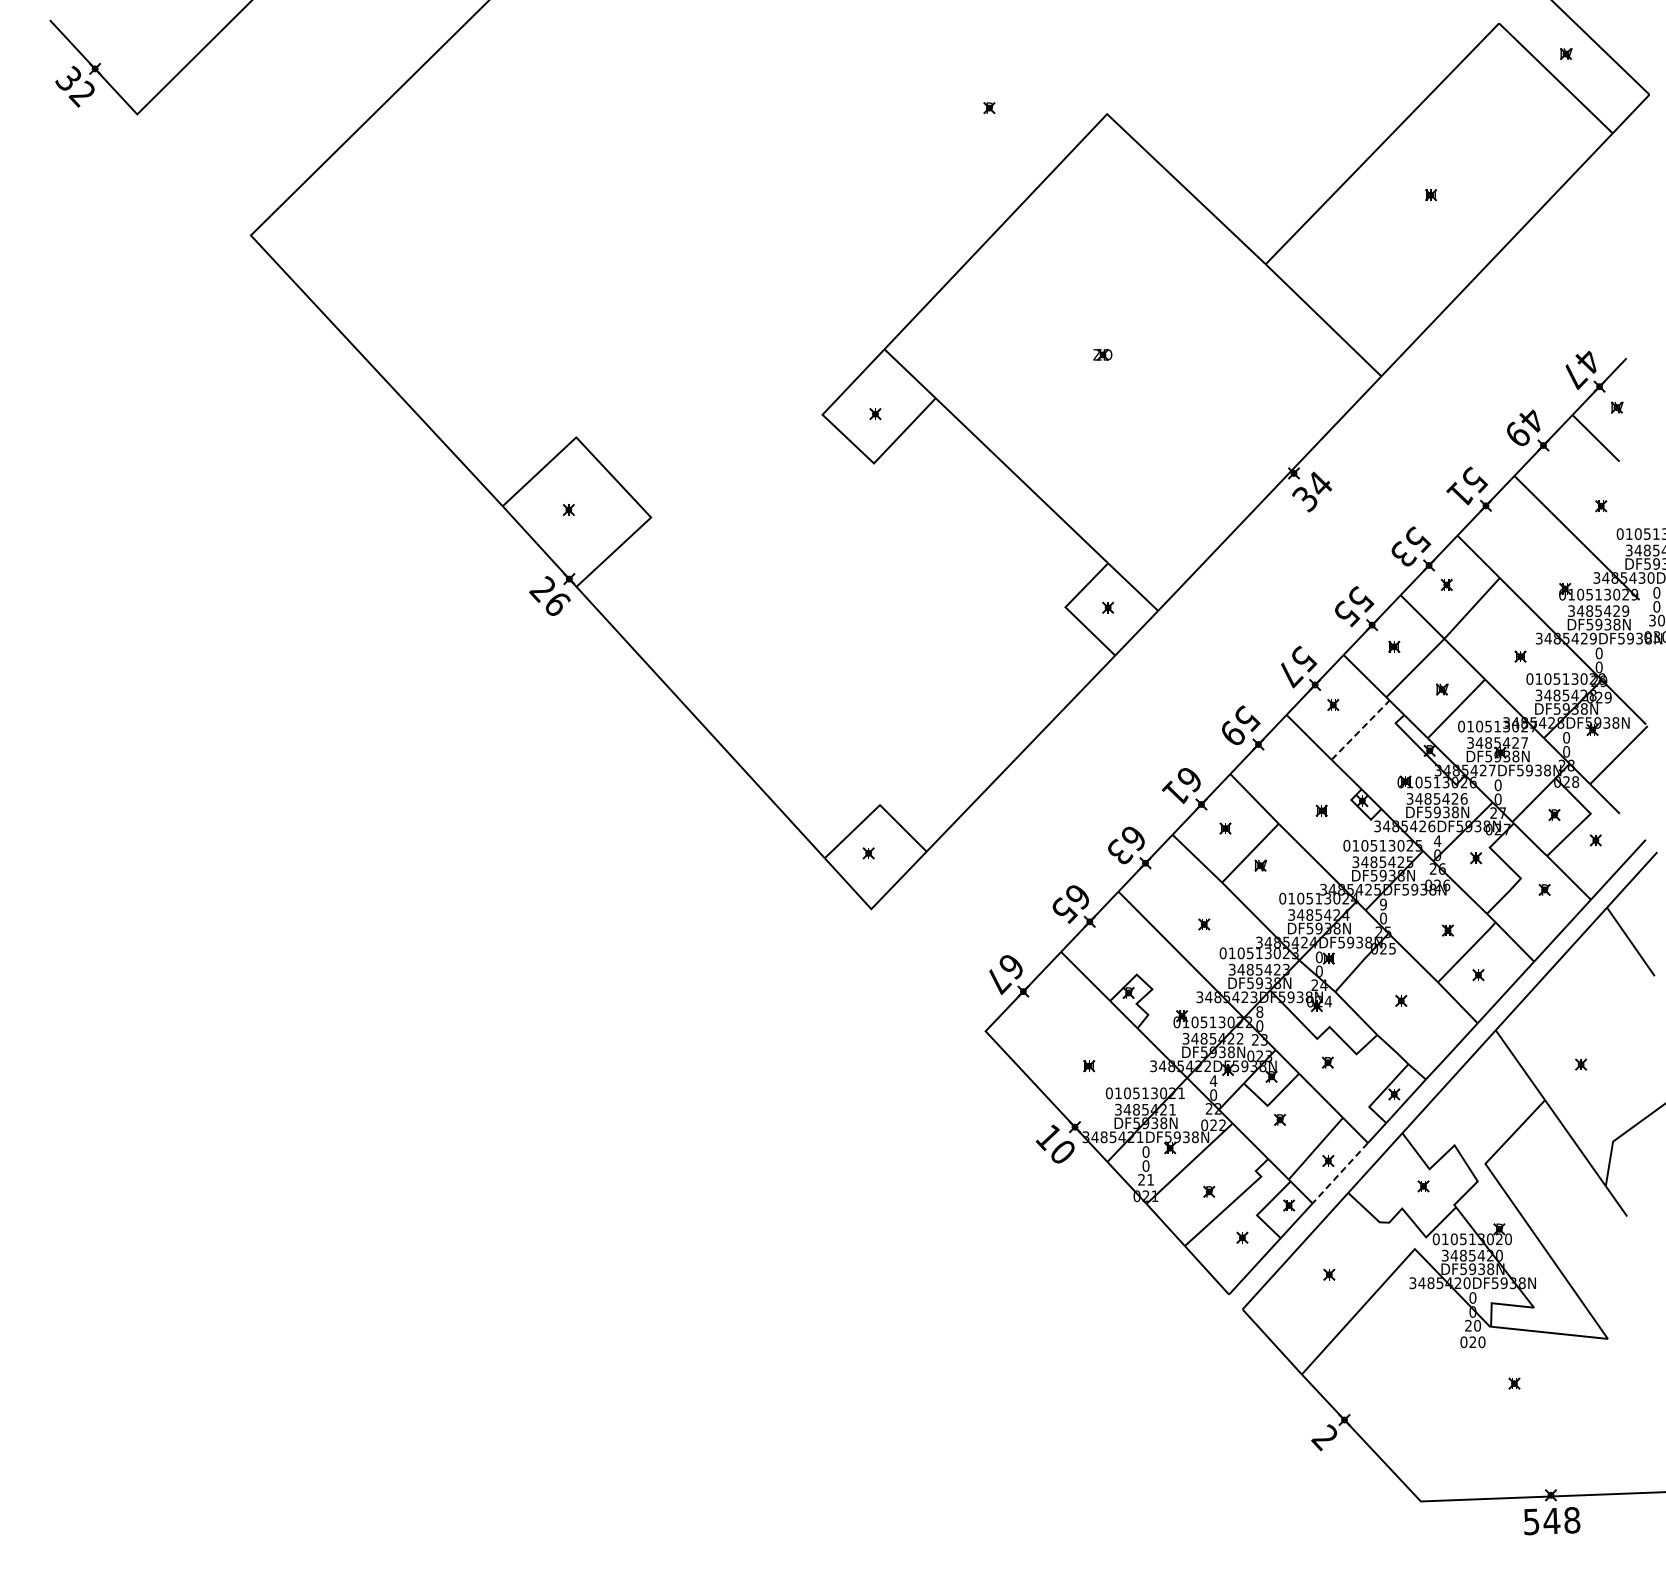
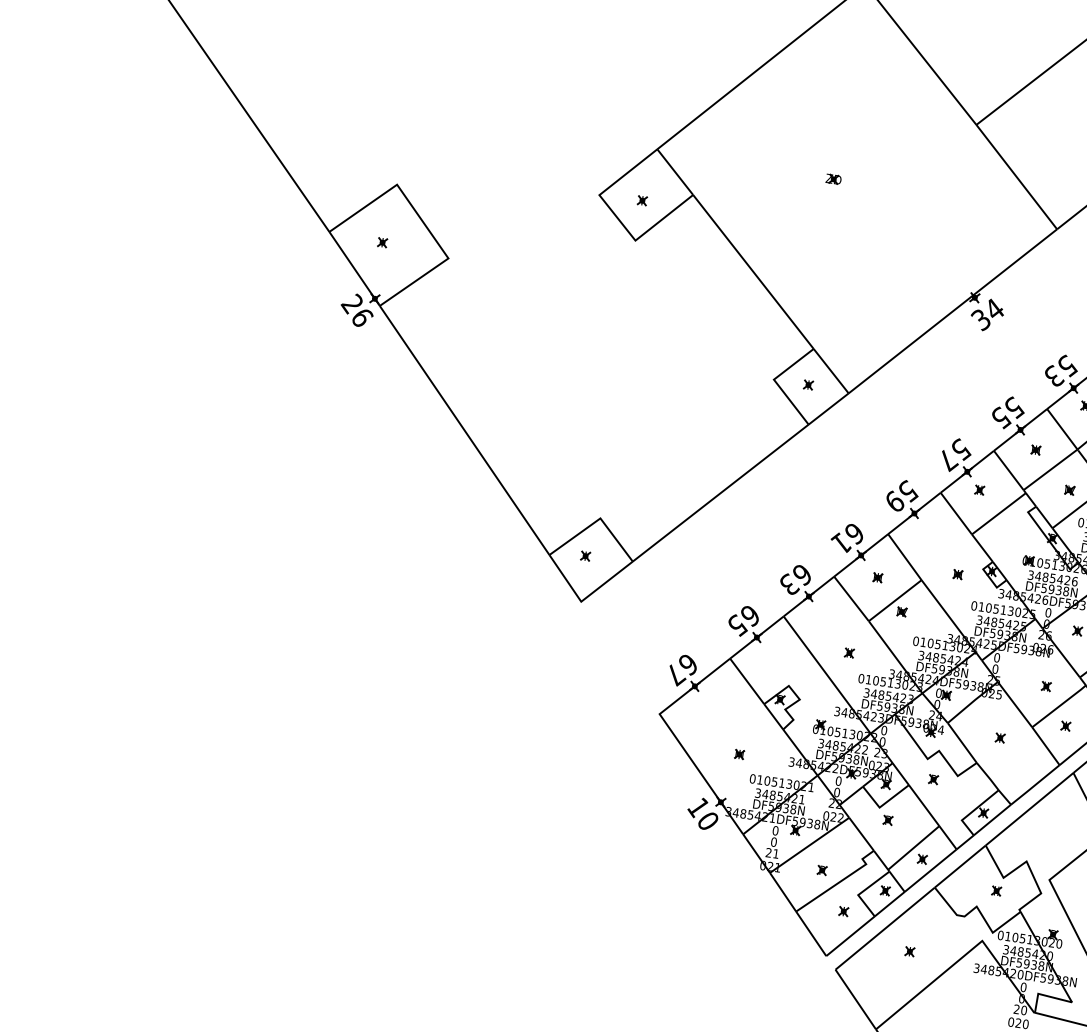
line: (1360, 729) -> (998, 513), dashed -> solid
text: (1437, 841) -> (1048, 613), 4 -> 0
text: (1383, 904) -> (997, 657), 9 -> 0
text: (1259, 1011) -> (884, 730), 8 -> 0
text: (1213, 1080) -> (838, 780), 4 -> 0
line: (1340, 1173) -> (930, 870), dashed -> solid

